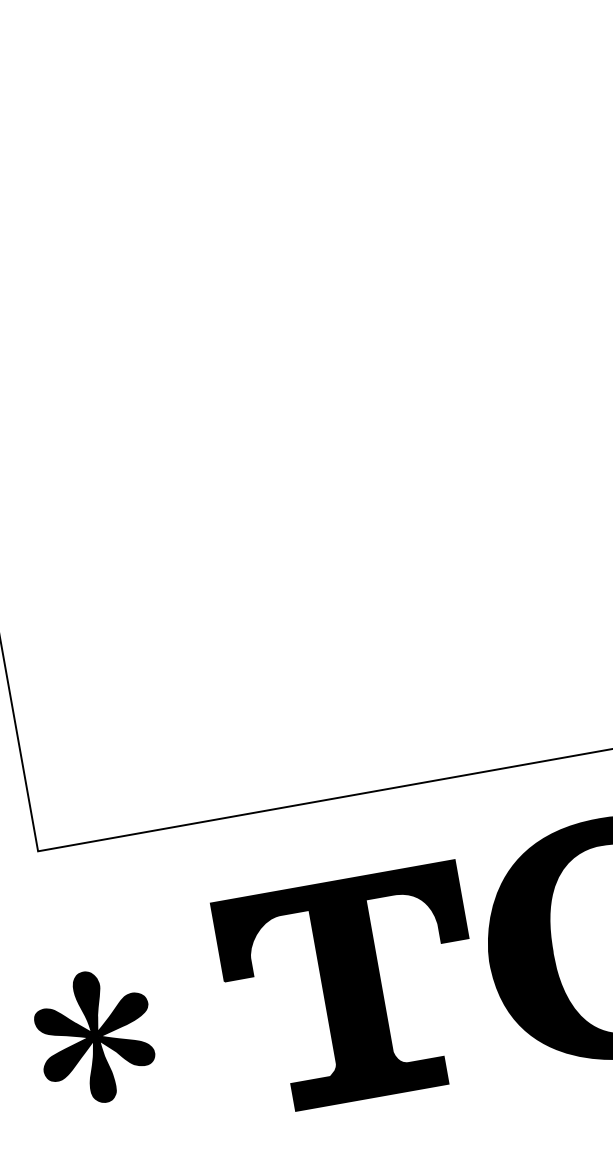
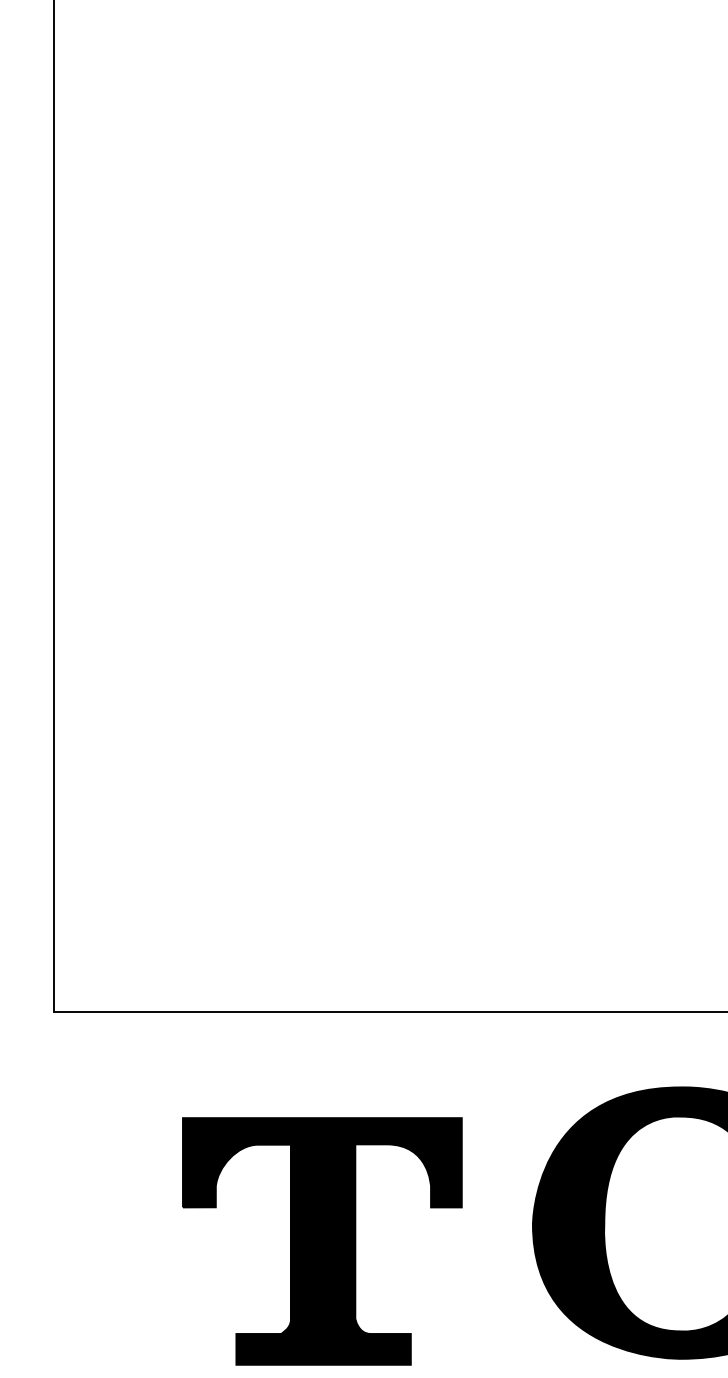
part: (352, 989) -> (322, 1241), moved
part: (95, 1037) -> (80, 1229), removed

